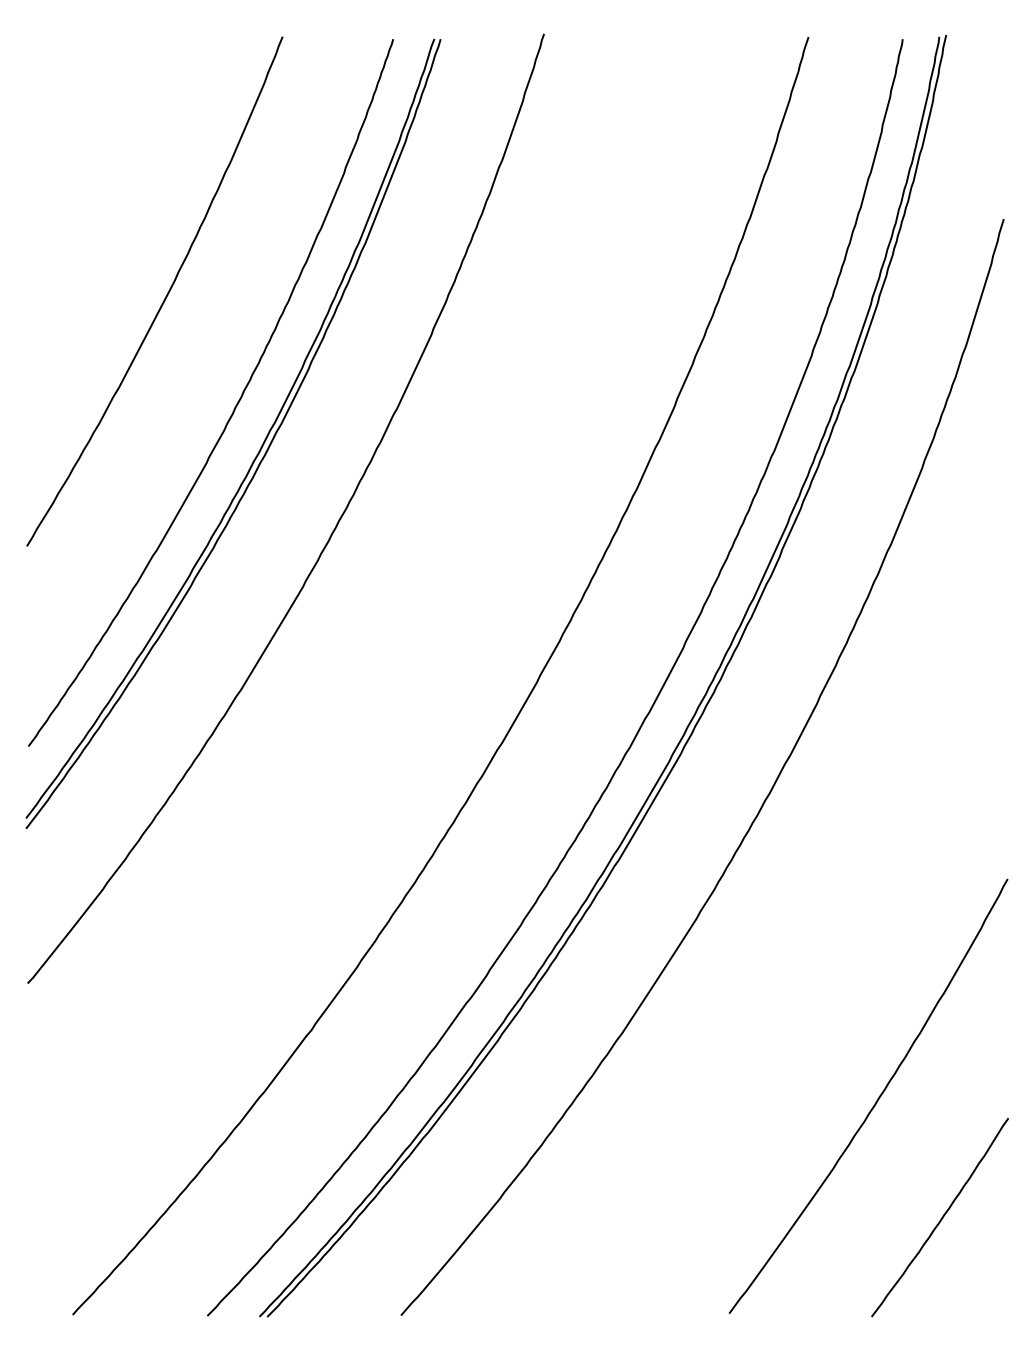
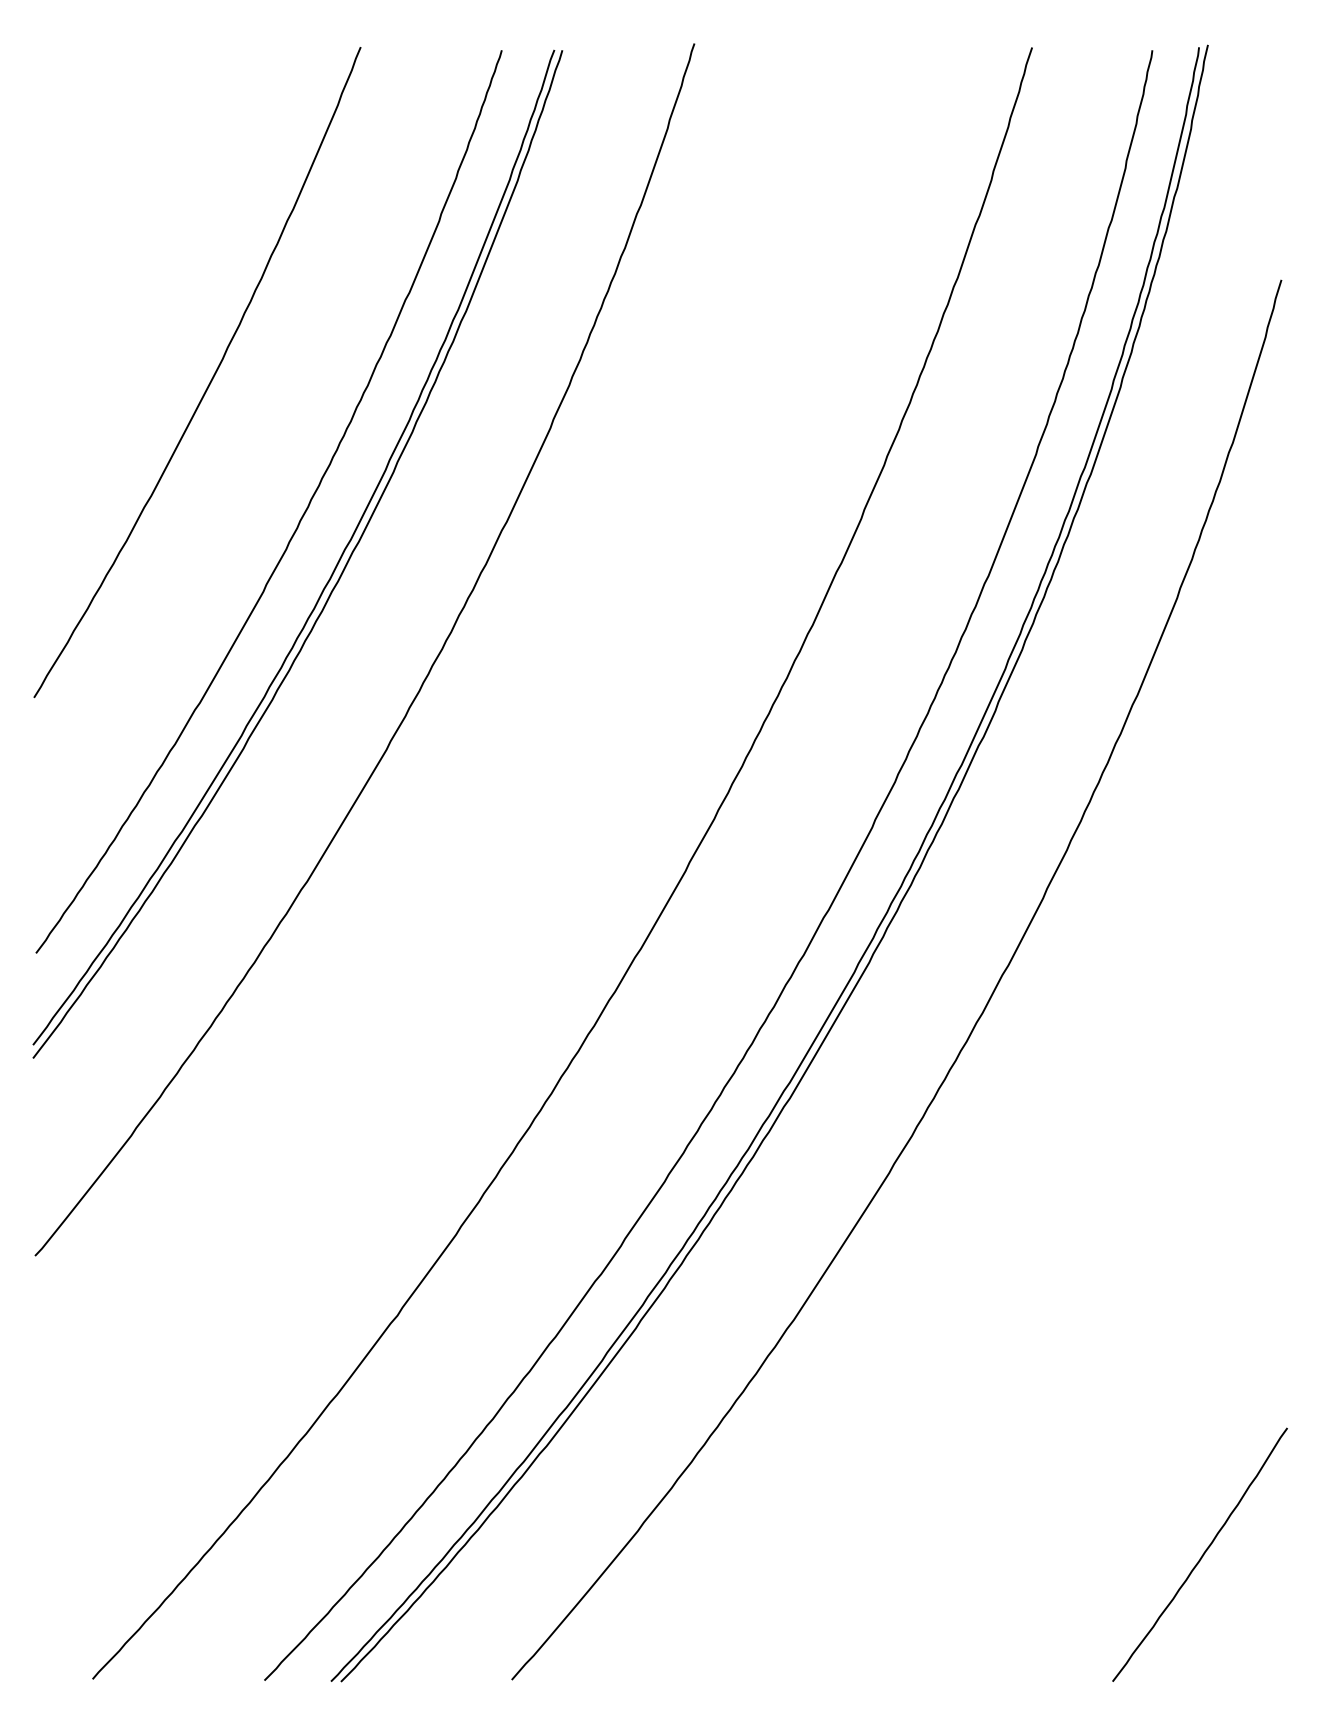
curve: (876, 1099) -> (1119, 1404), removed

